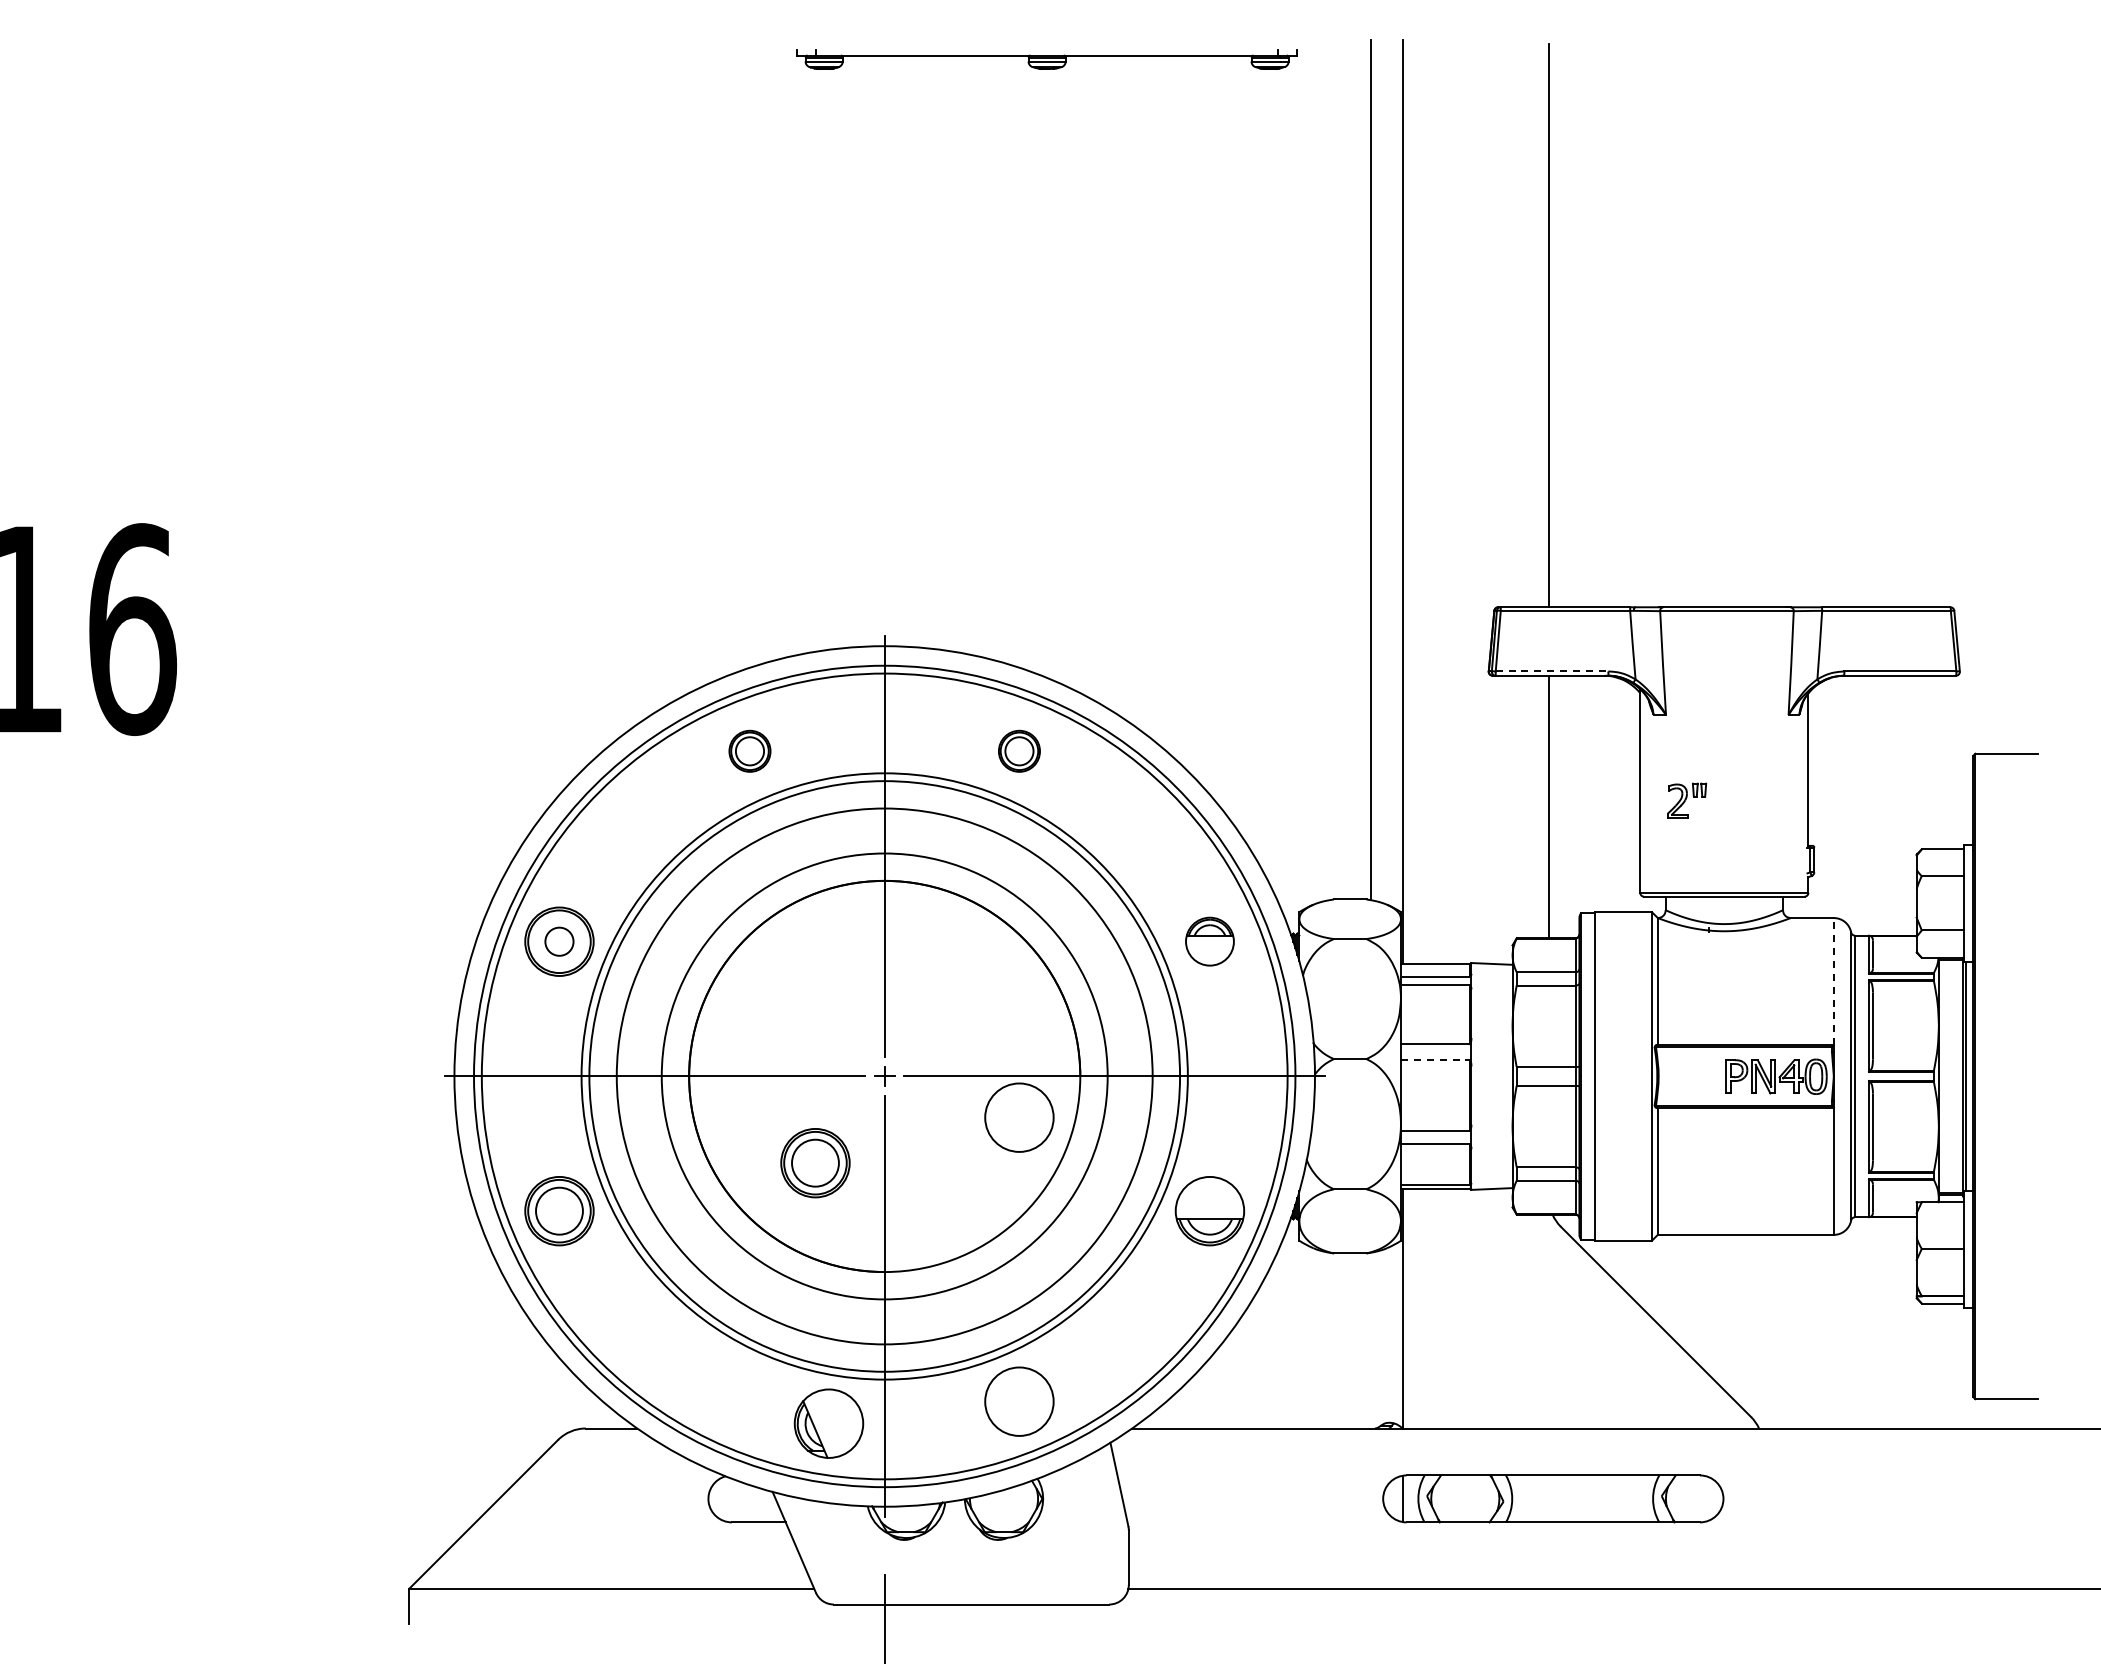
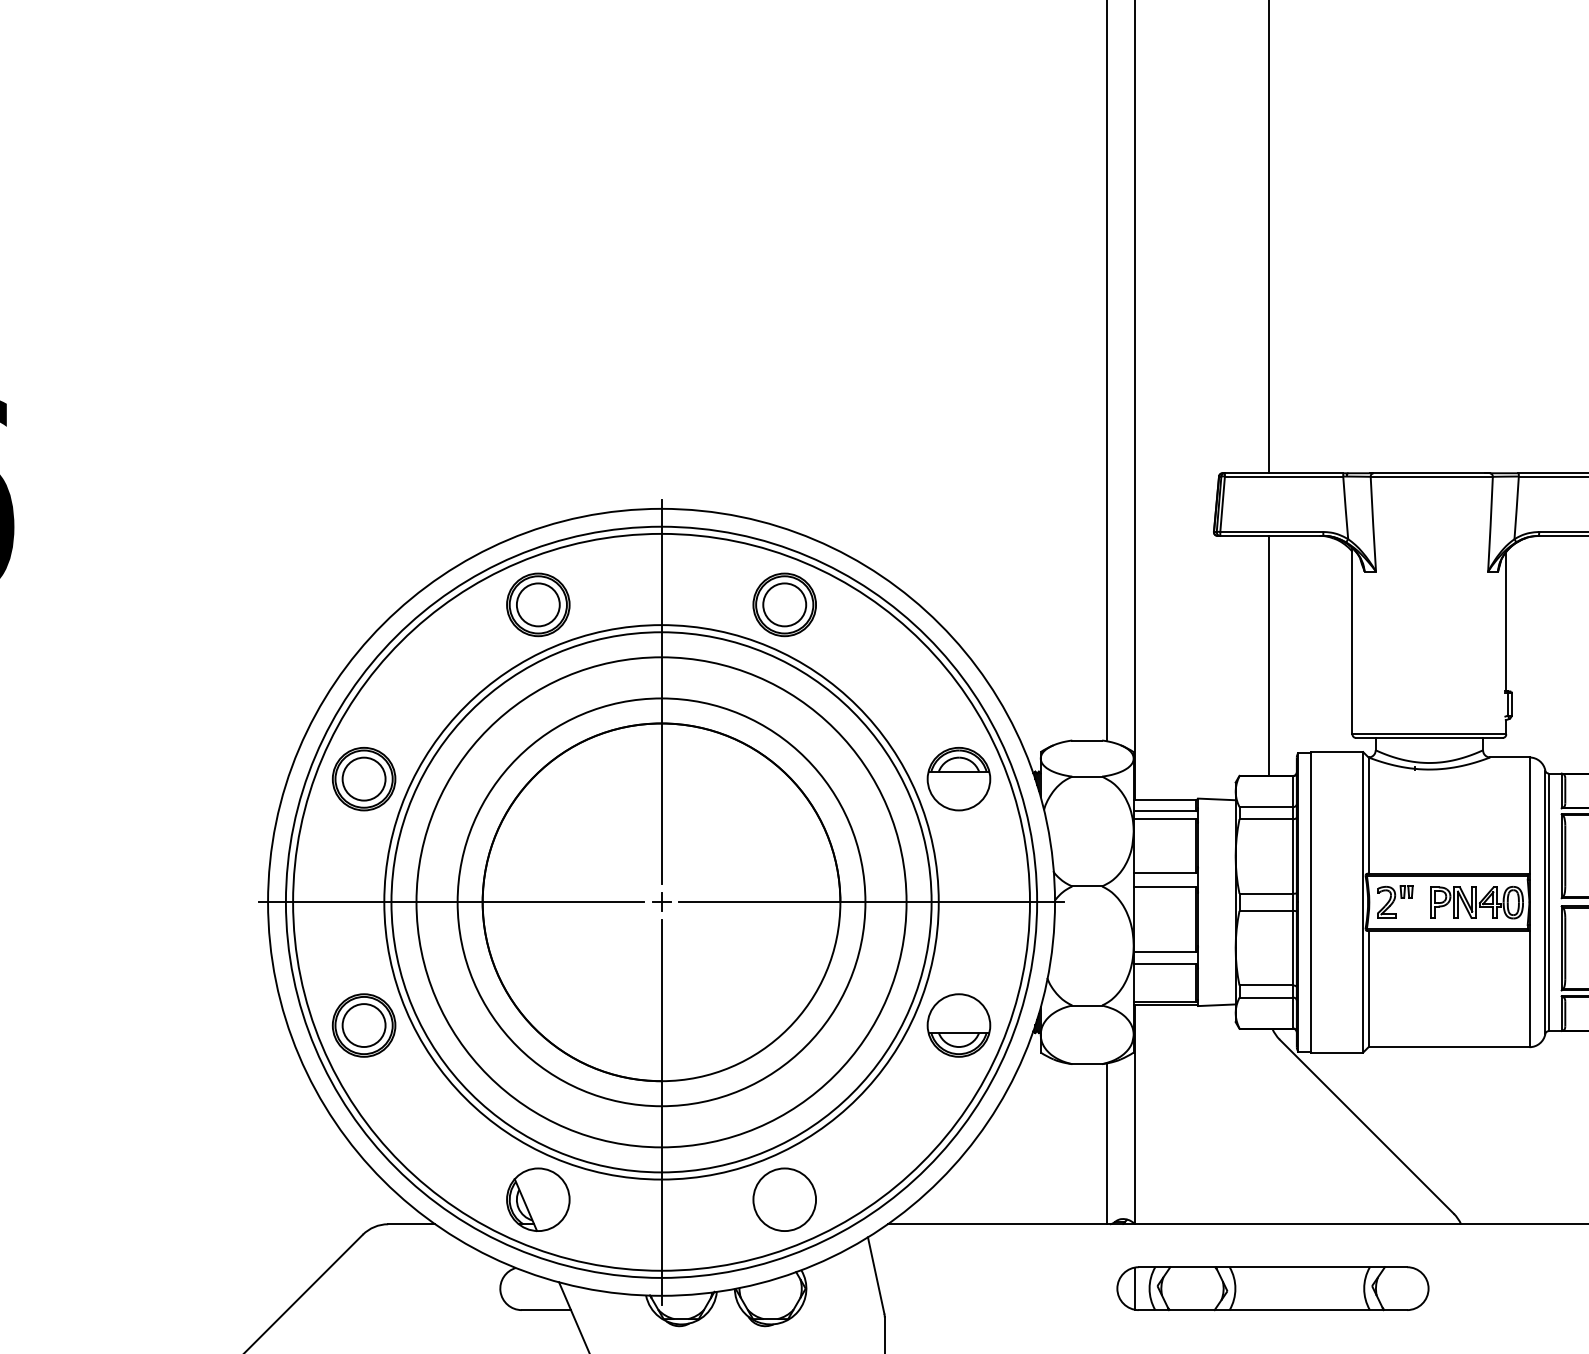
line: (1552, 671) -> (1272, 531), dashed -> solid
part: (749, 751) -> (537, 605), size x1.67
part: (1019, 751) -> (784, 605), size x1.67
part: (1687, 800) -> (1395, 901), moved
circle: (559, 941) -> (364, 778), size x1.67
part: (1209, 941) -> (958, 778), size x1.43
line: (1833, 981) -> (1529, 815), dashed -> solid
line: (1435, 1059) -> (1165, 886), dashed -> solid
circle: (1019, 1117) -> (784, 939), removed
part: (815, 1163) -> (598, 981), removed
line: (1371, 1340) -> (1106, 1143), added
part: (828, 1423) -> (537, 1199), moved

